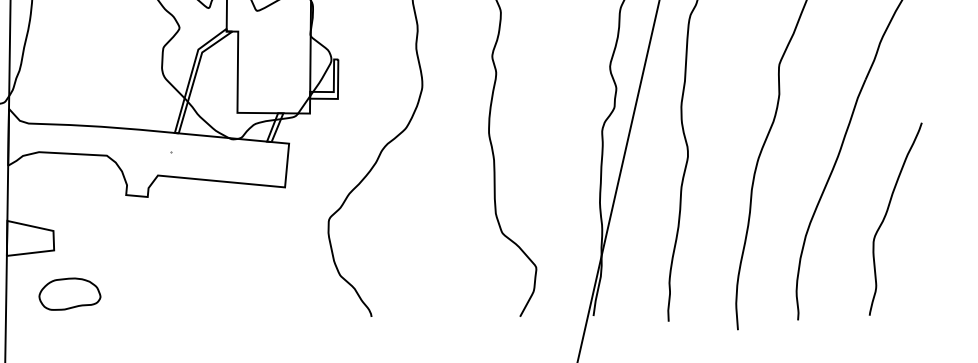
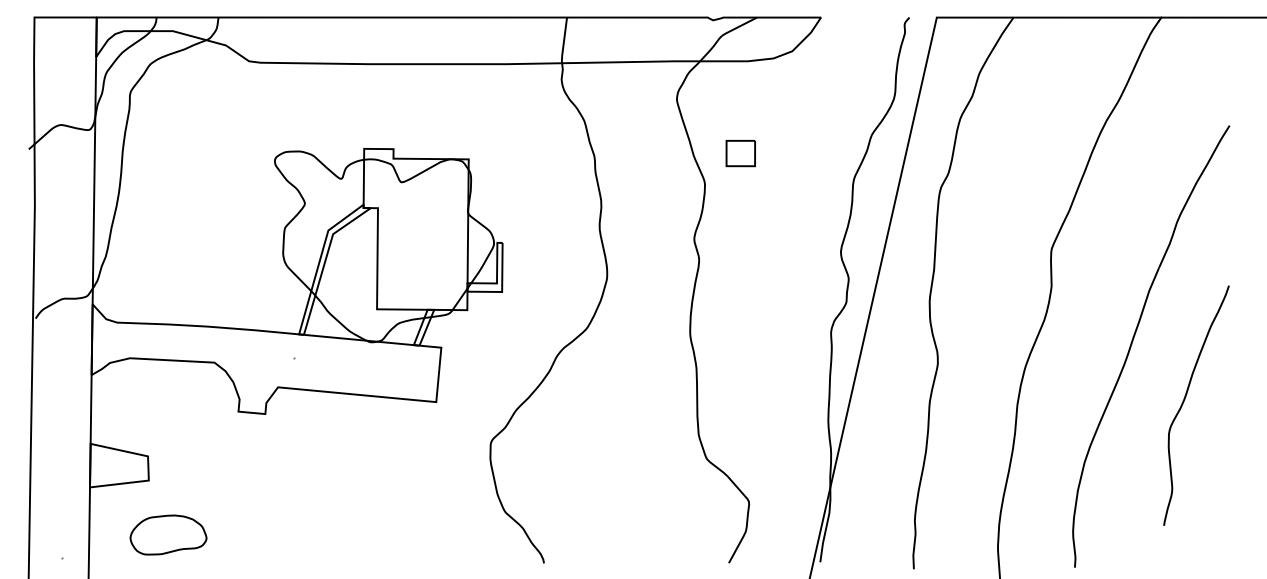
curve: (886, 216) -> (1184, 402), moved

